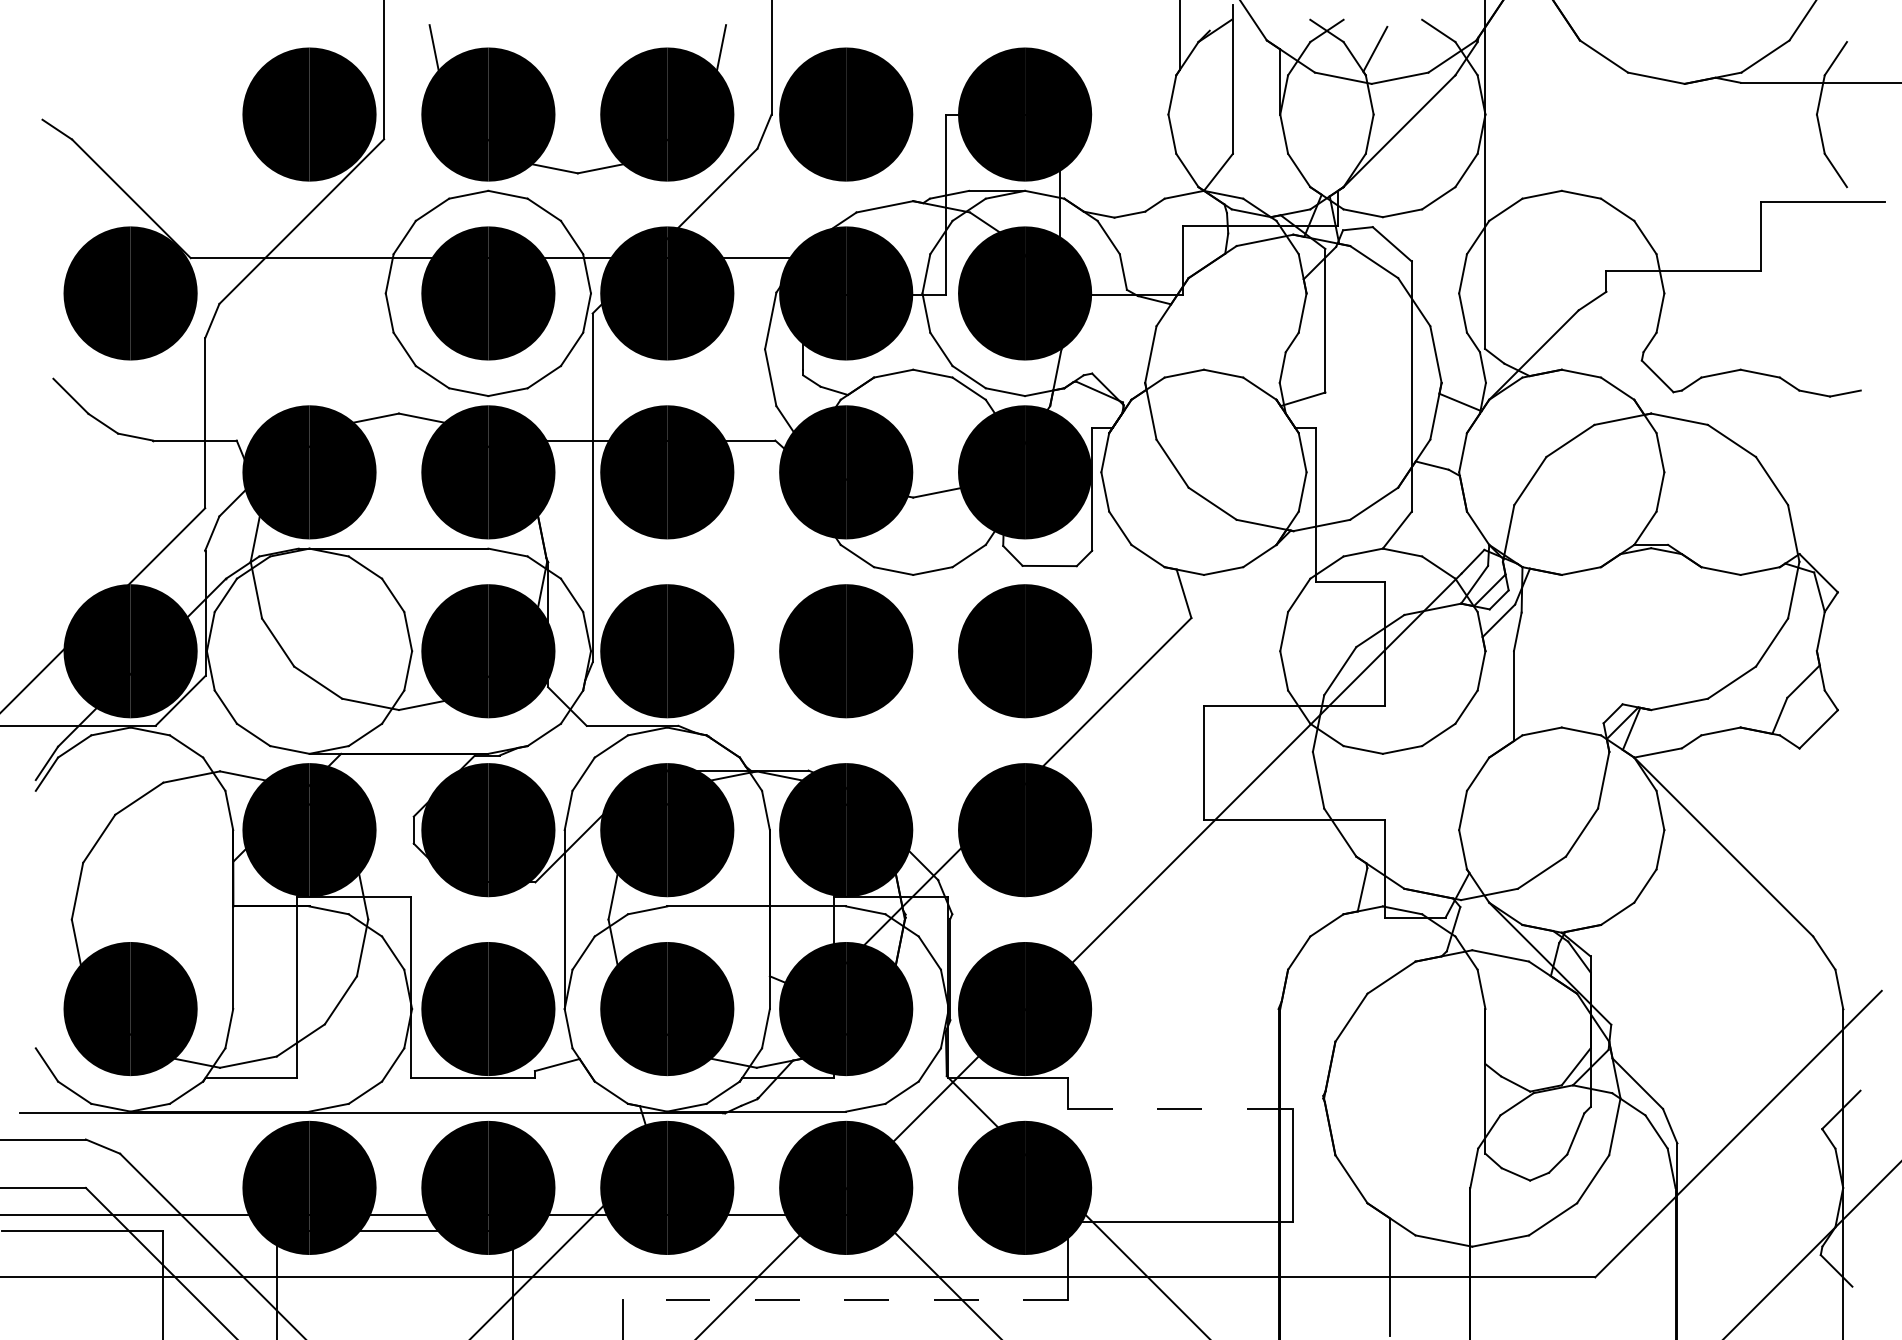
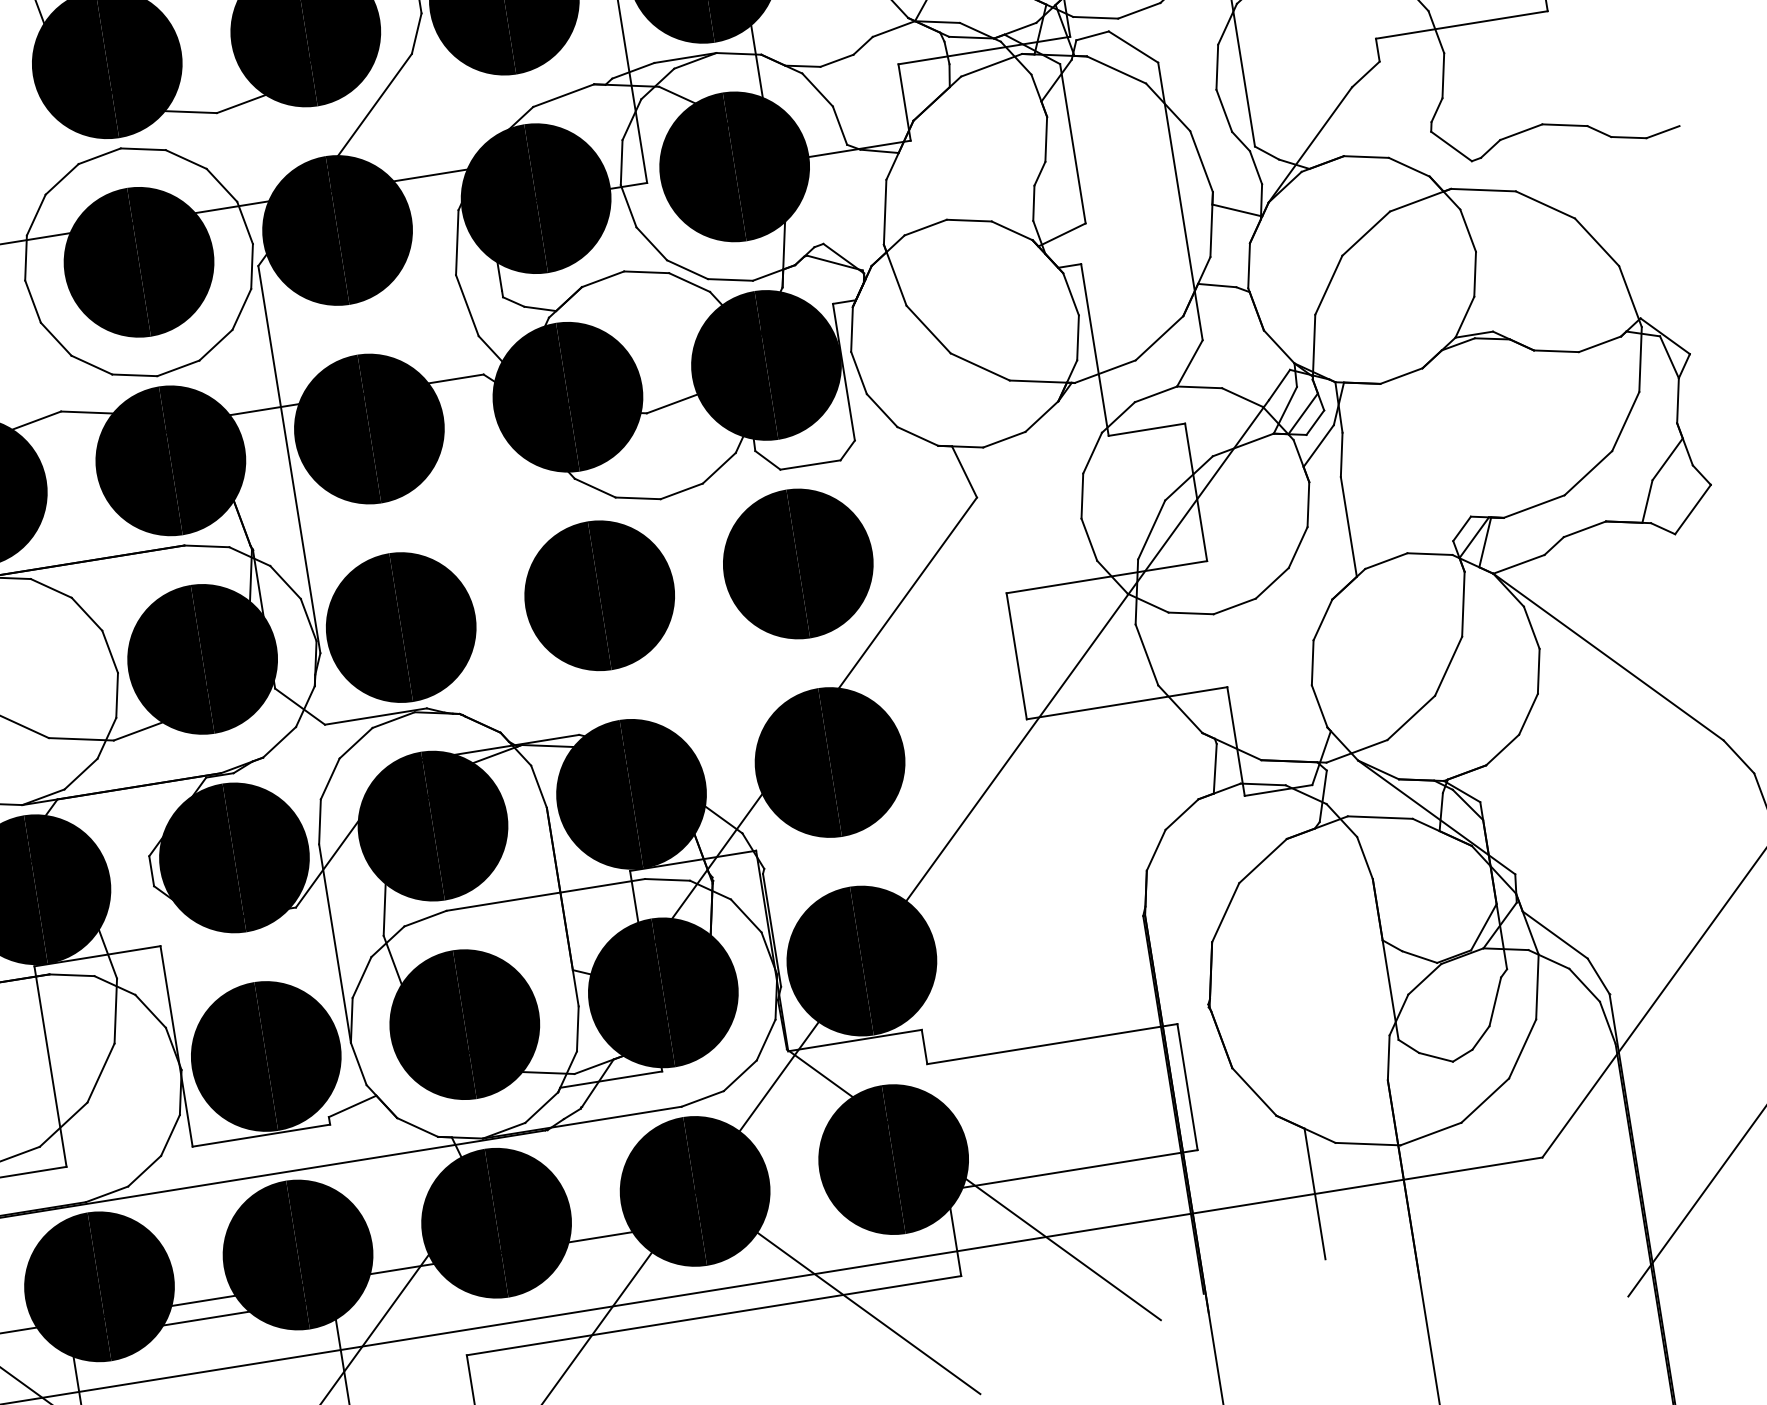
line: (1180, 1108) -> (1052, 1043), dashed -> solid
line: (845, 1299) -> (714, 1315), dashed -> solid

